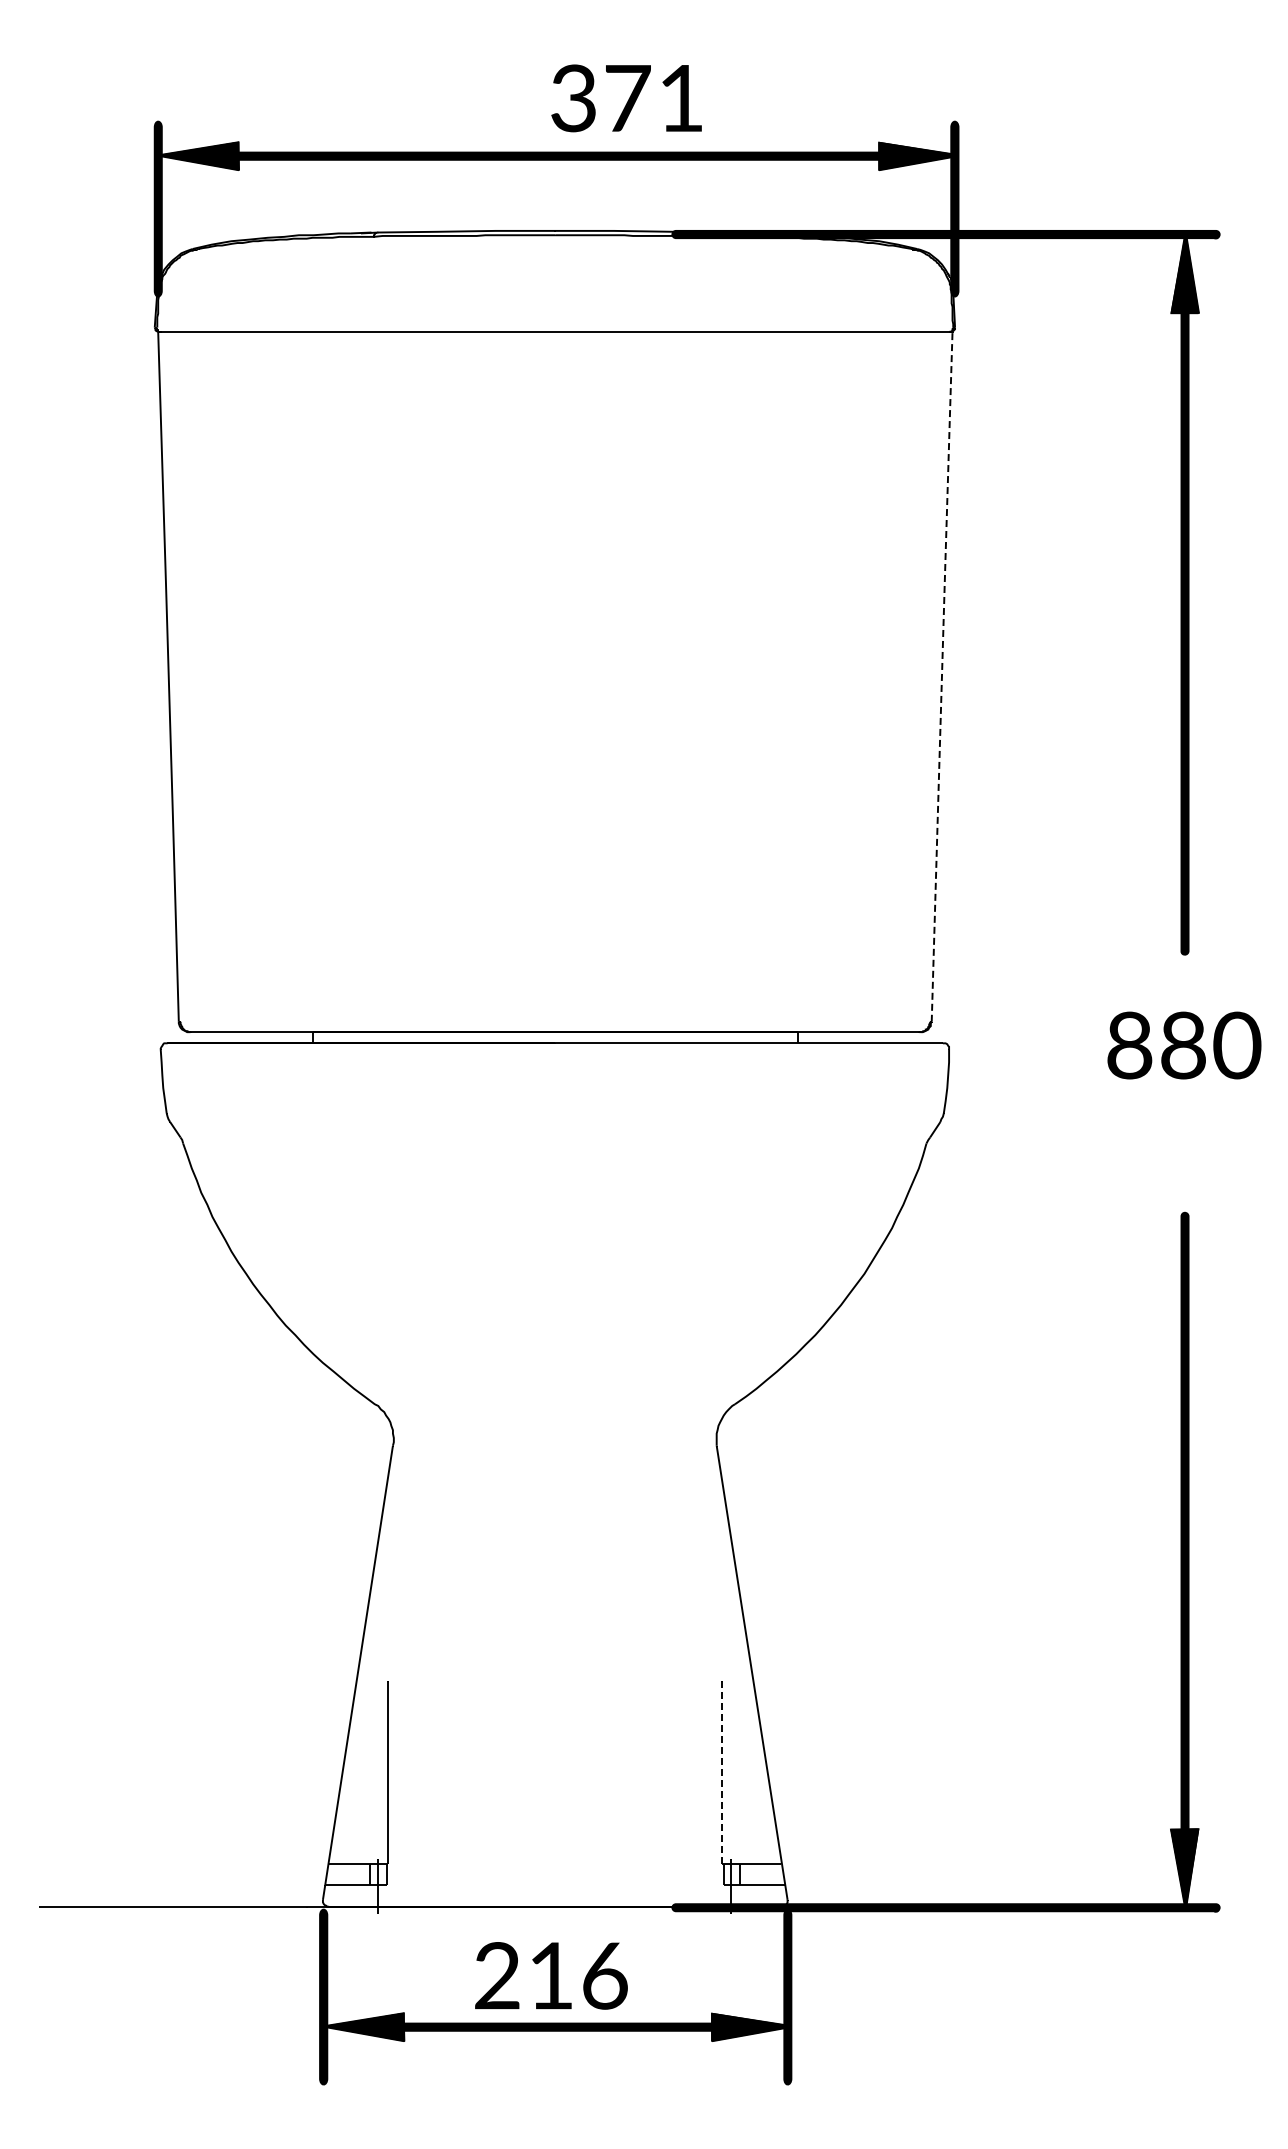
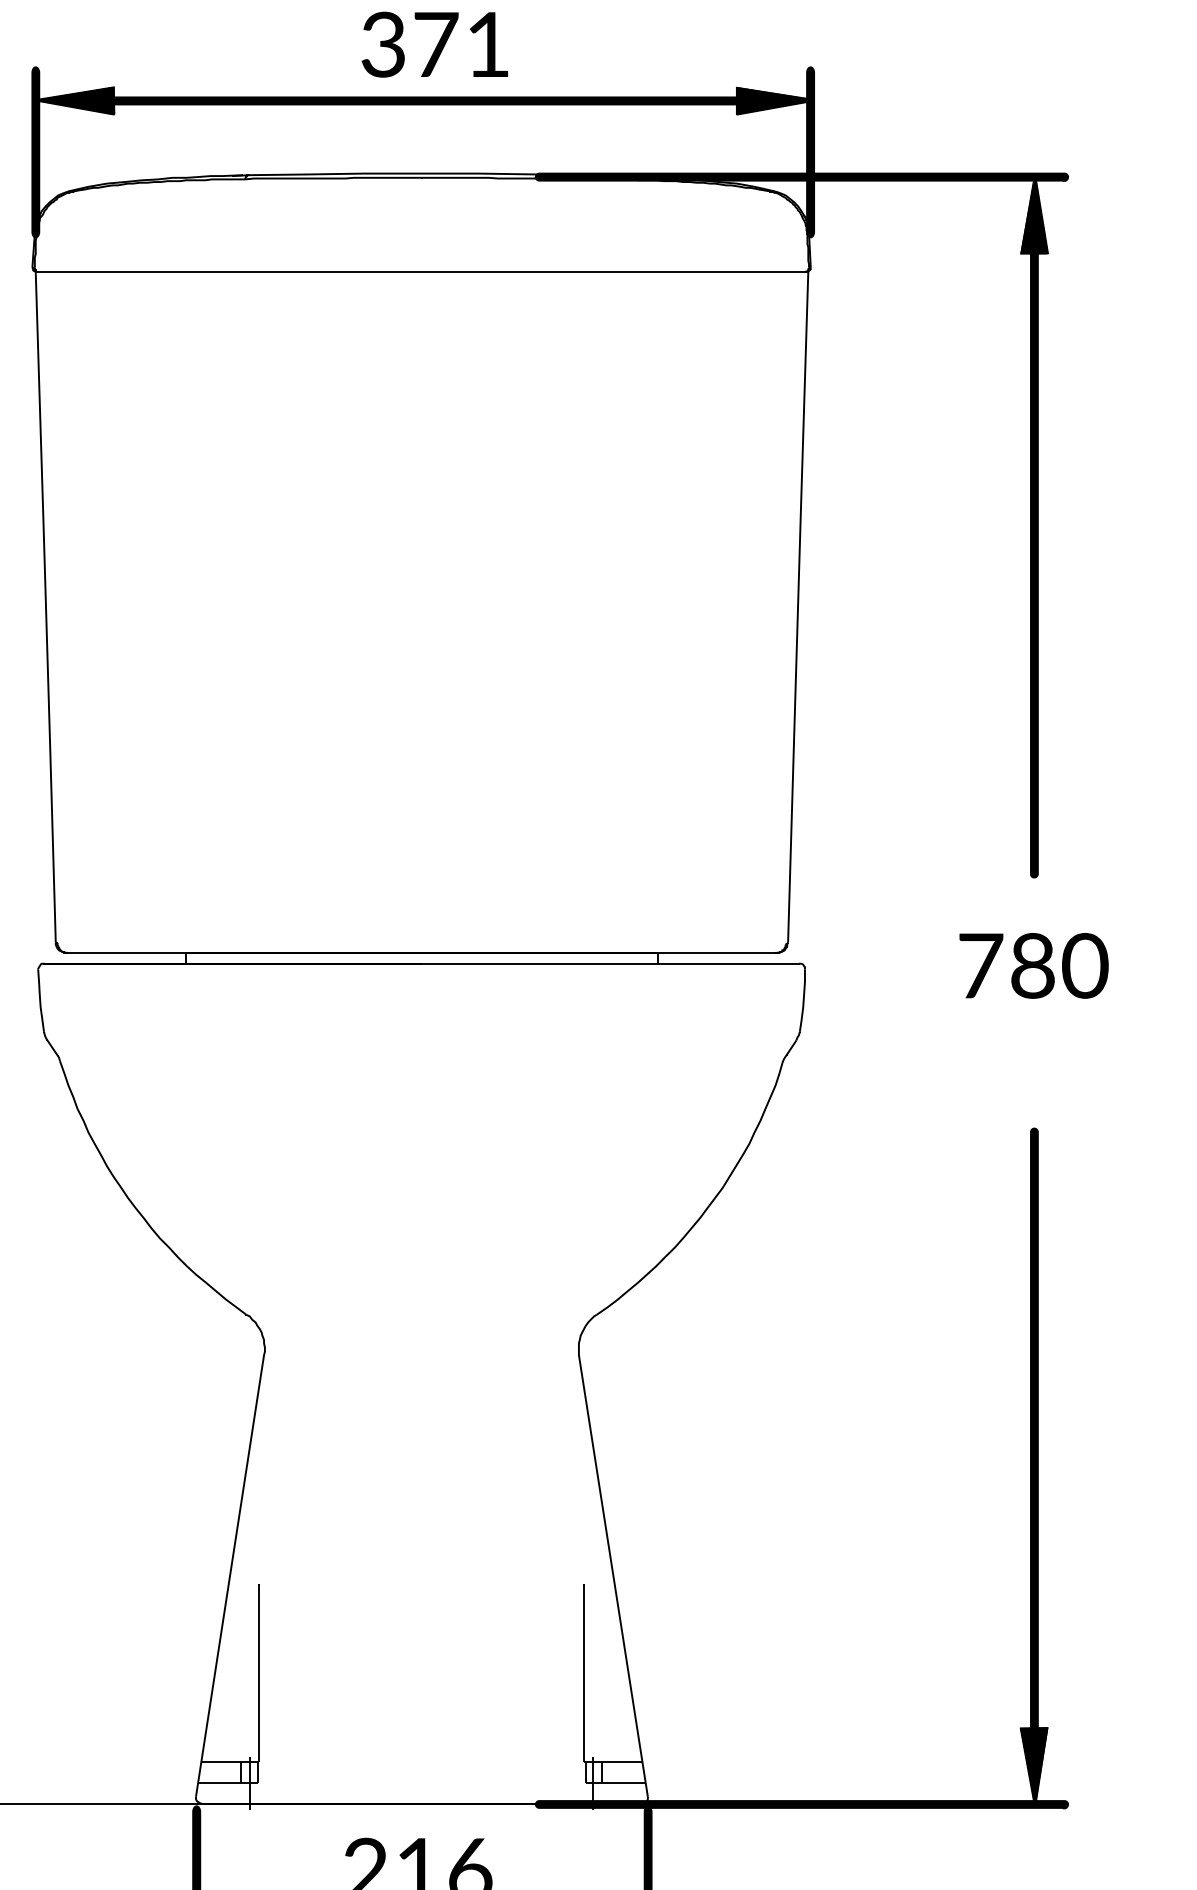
text: (626, 98) -> (434, 44), moved
line: (941, 676) -> (797, 606), dashed -> solid
text: (1130, 1045) -> (981, 965), 880 -> 780
line: (721, 1772) -> (583, 1672), dashed -> solid

